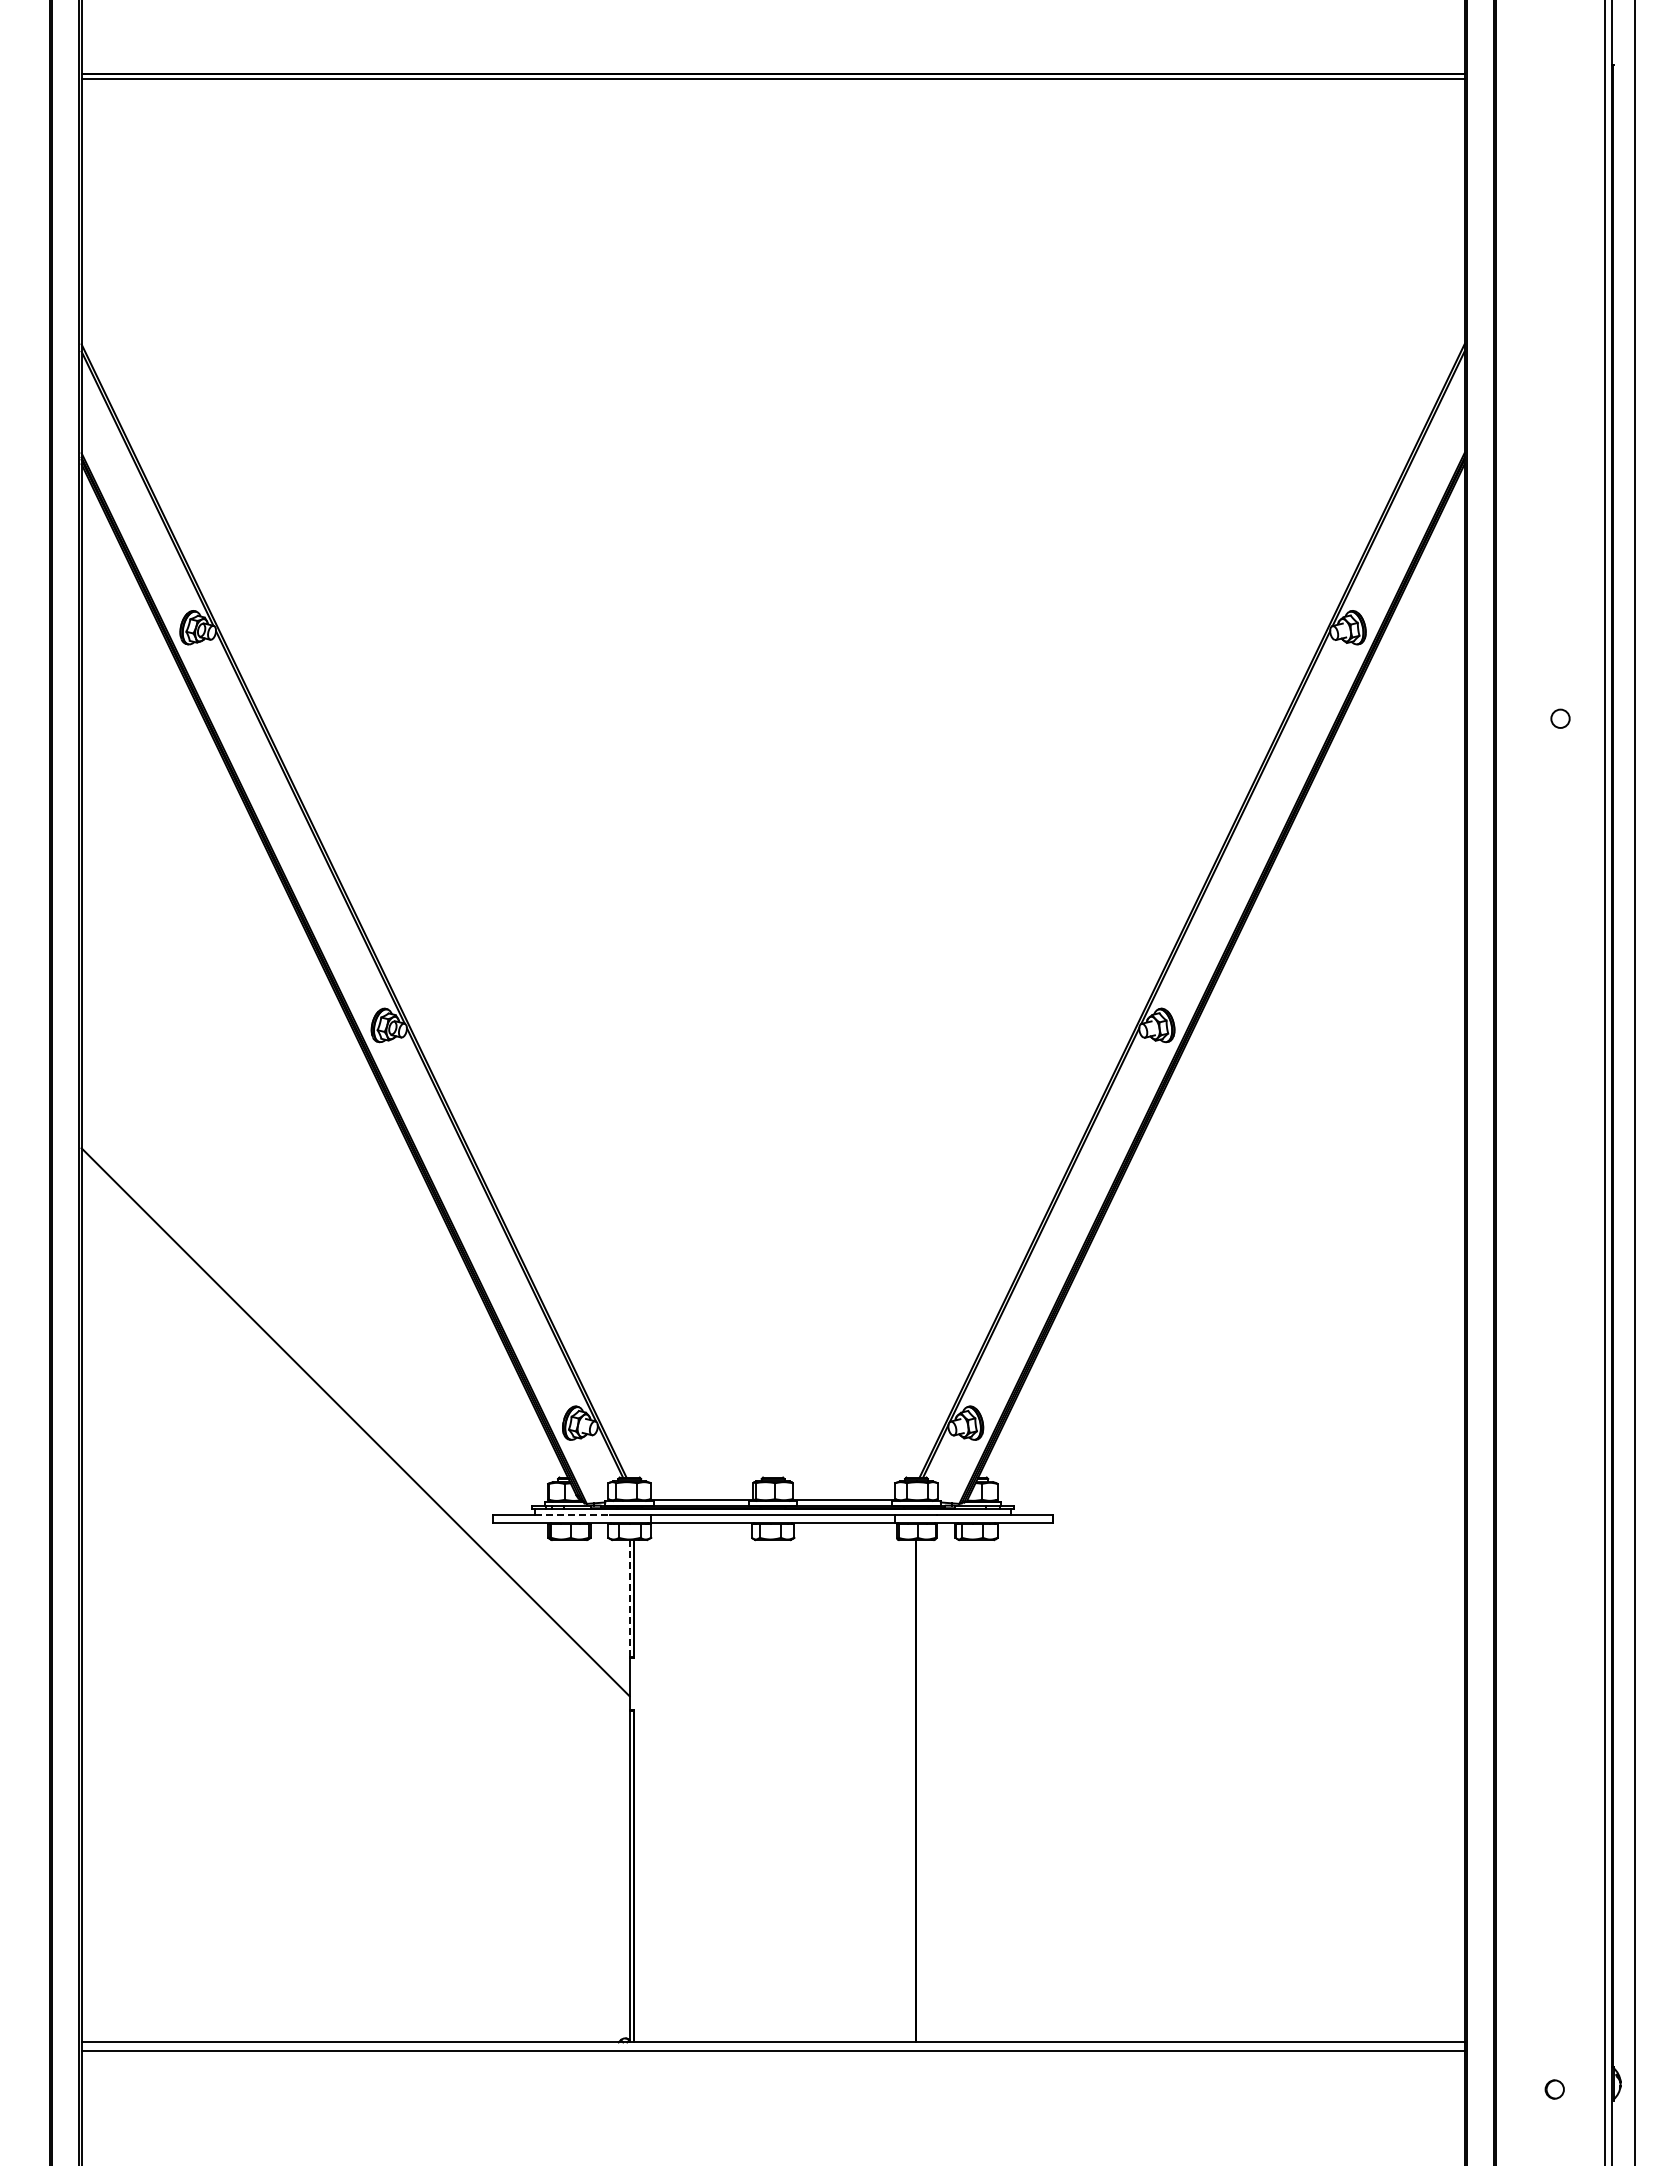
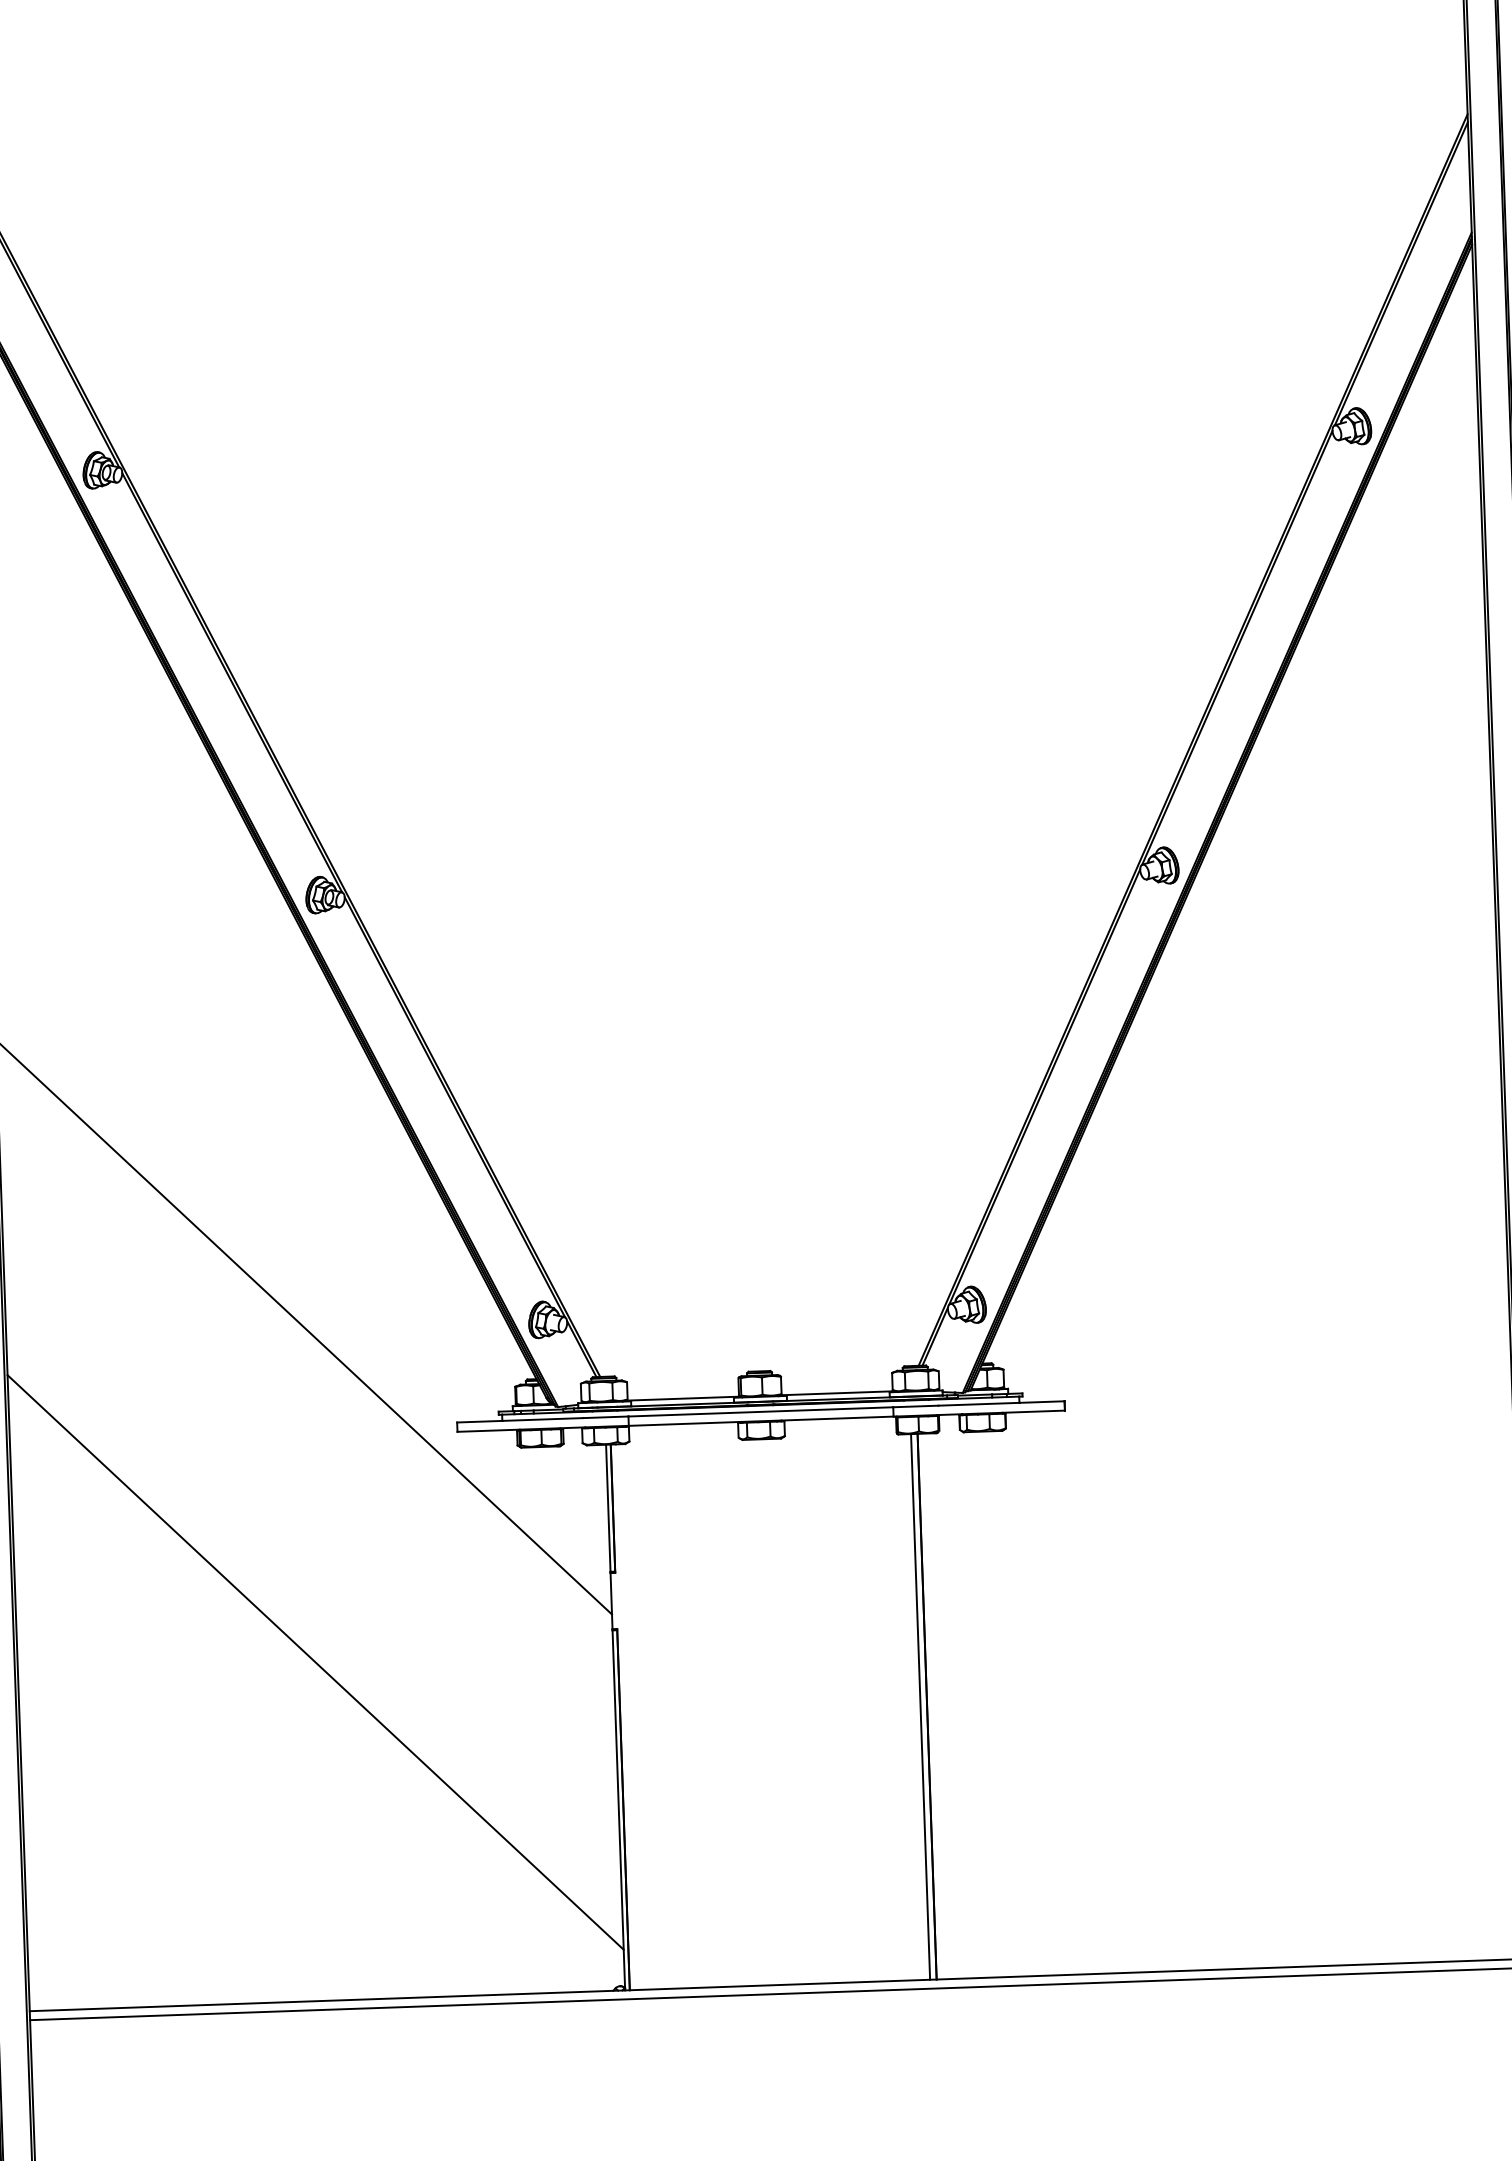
line: (572, 1514) -> (542, 1419), dashed -> solid
line: (629, 1598) -> (608, 1508), dashed -> solid
line: (355, 1730) -> (315, 1662), added
line: (910, 1791) -> (920, 1707), added

